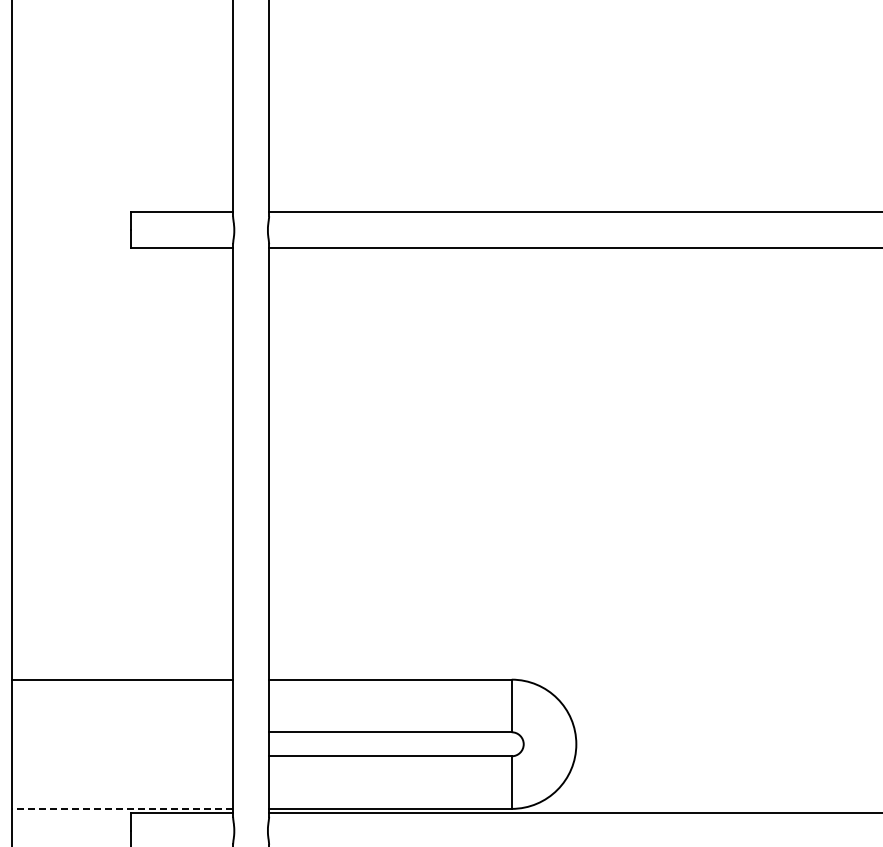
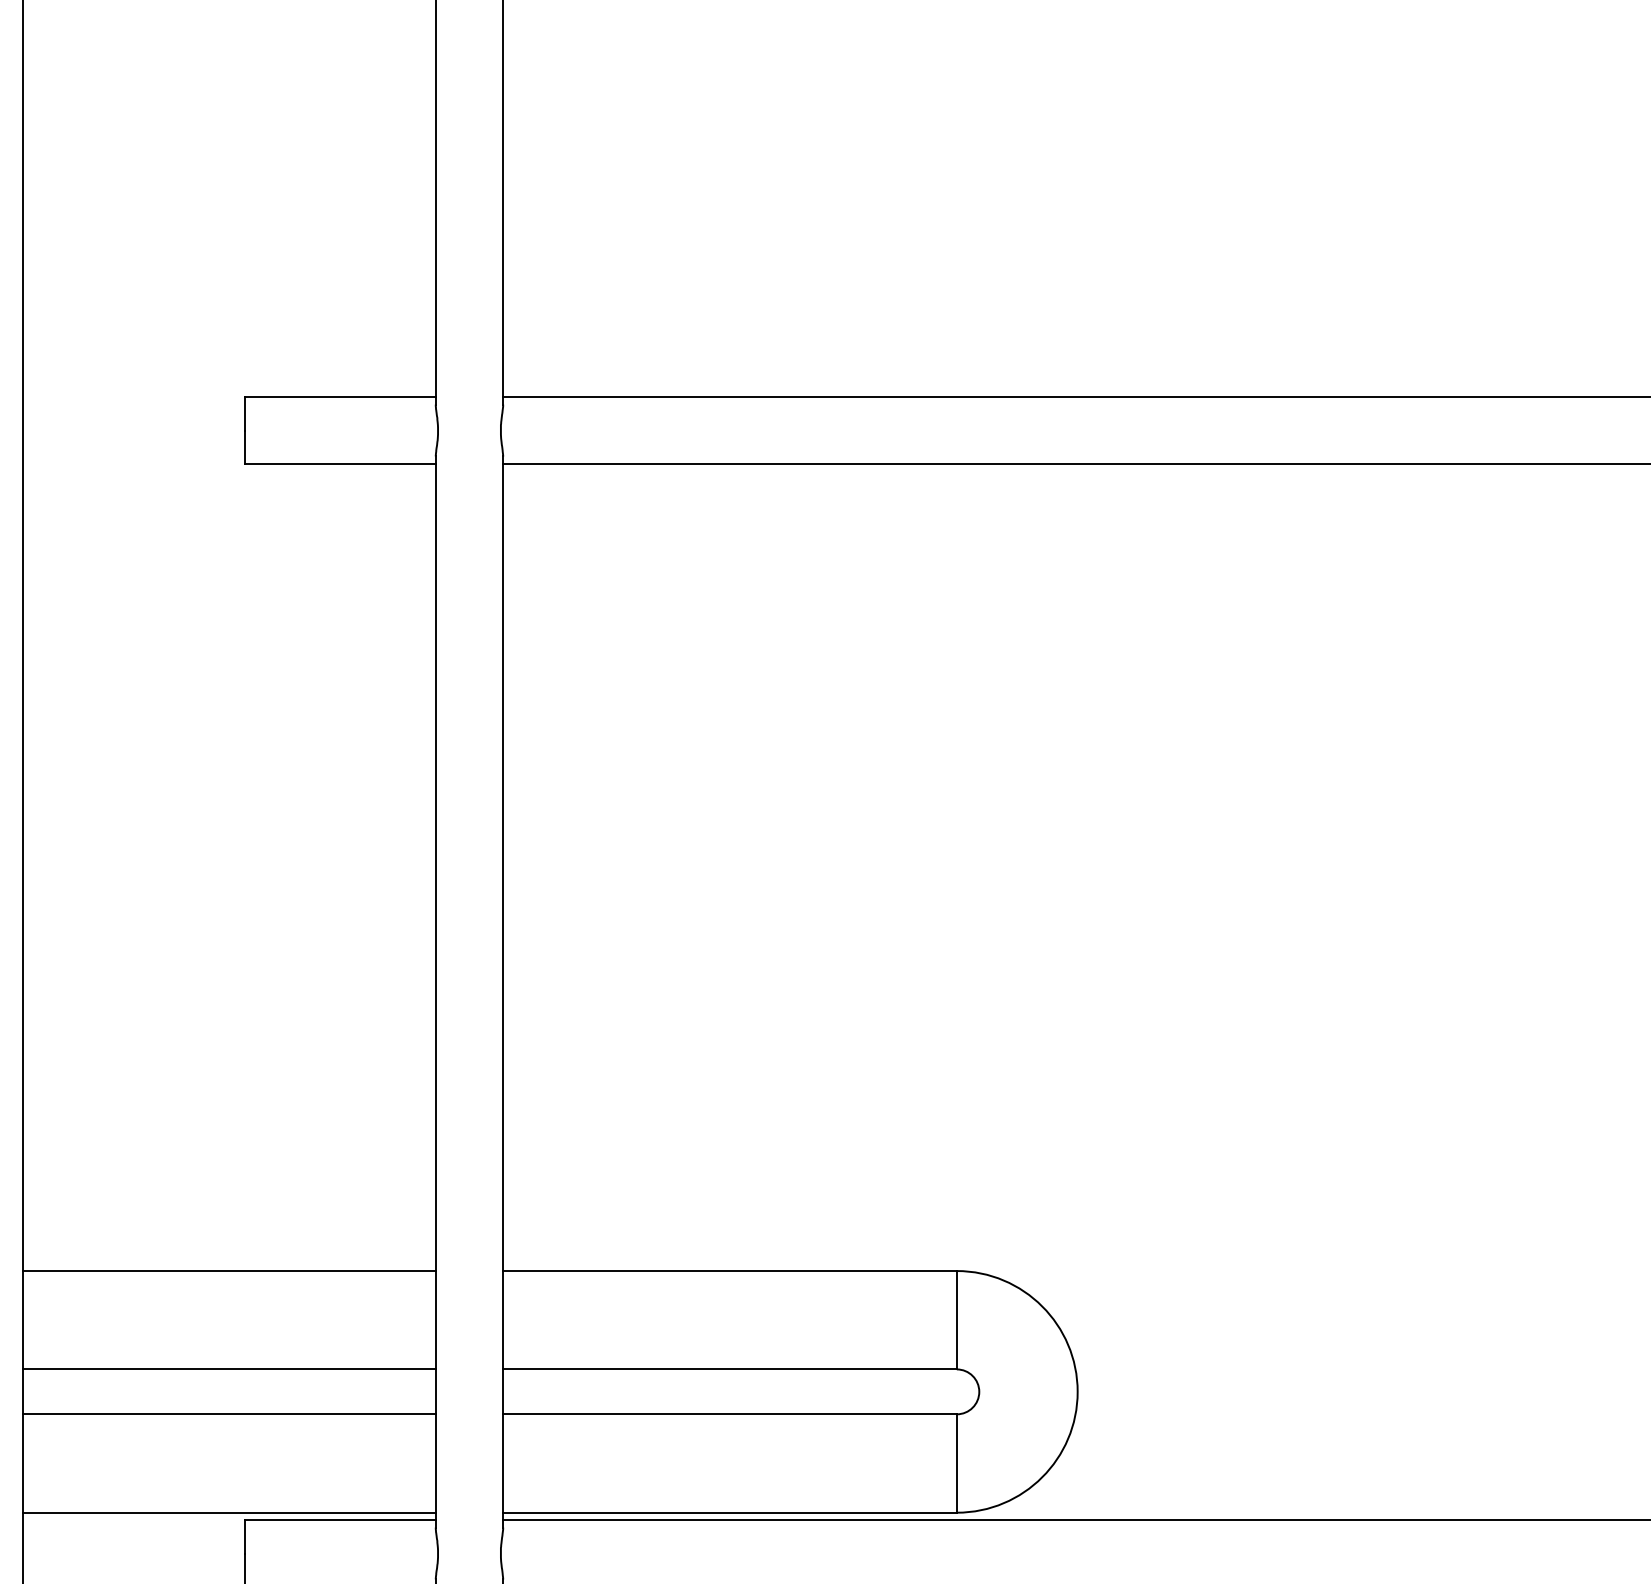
line: (122, 732) -> (228, 1369), added
line: (122, 756) -> (228, 1414), added
line: (122, 808) -> (228, 1511), dashed -> solid

